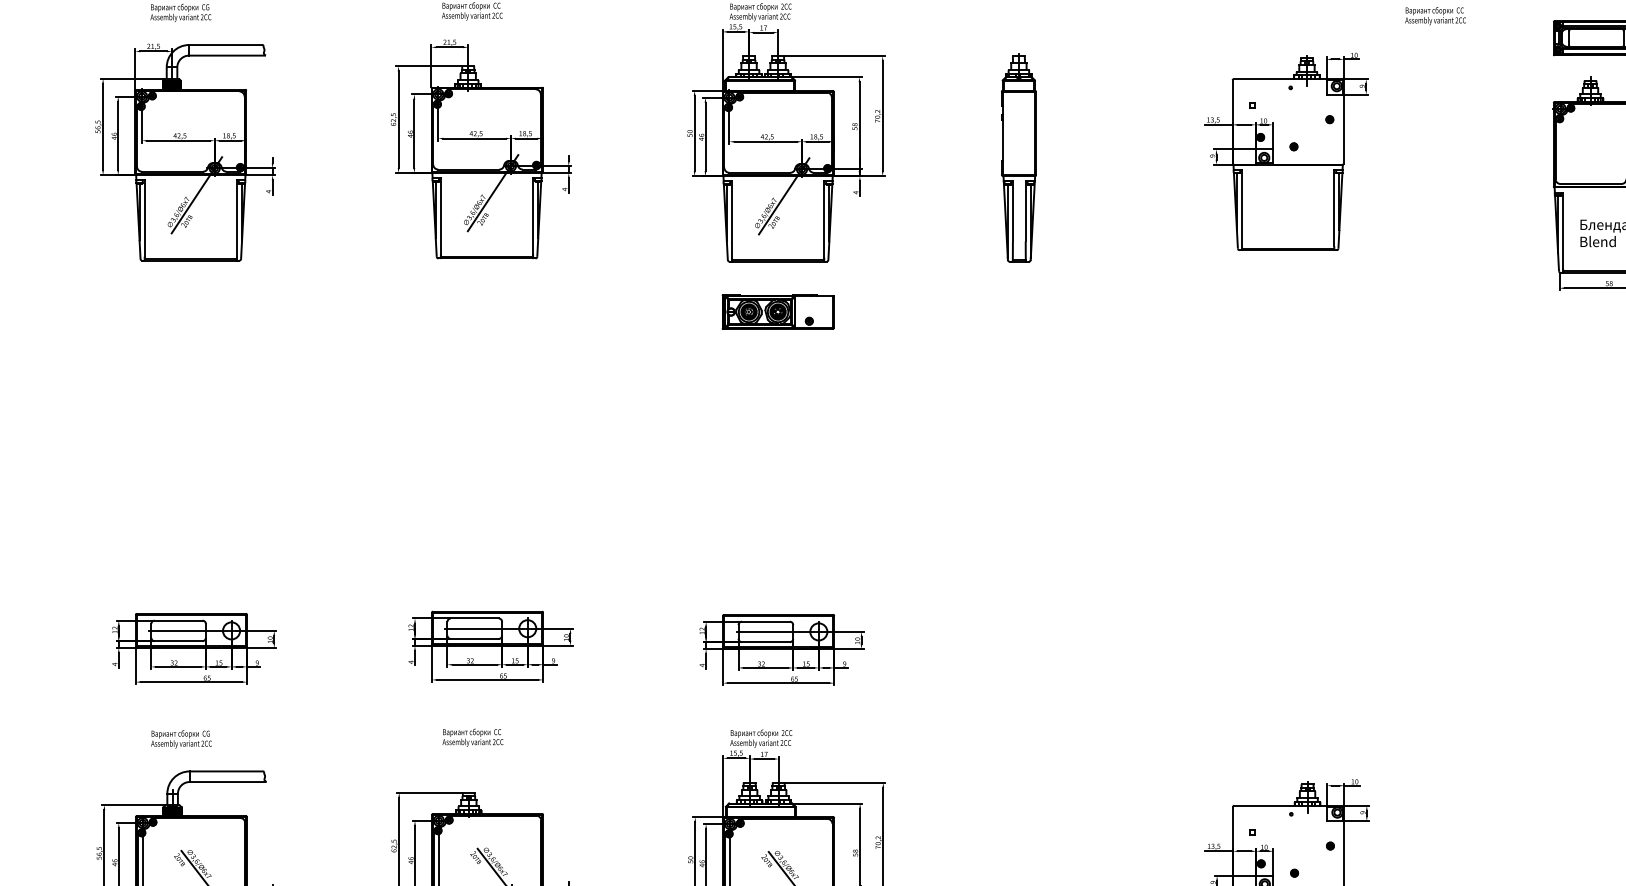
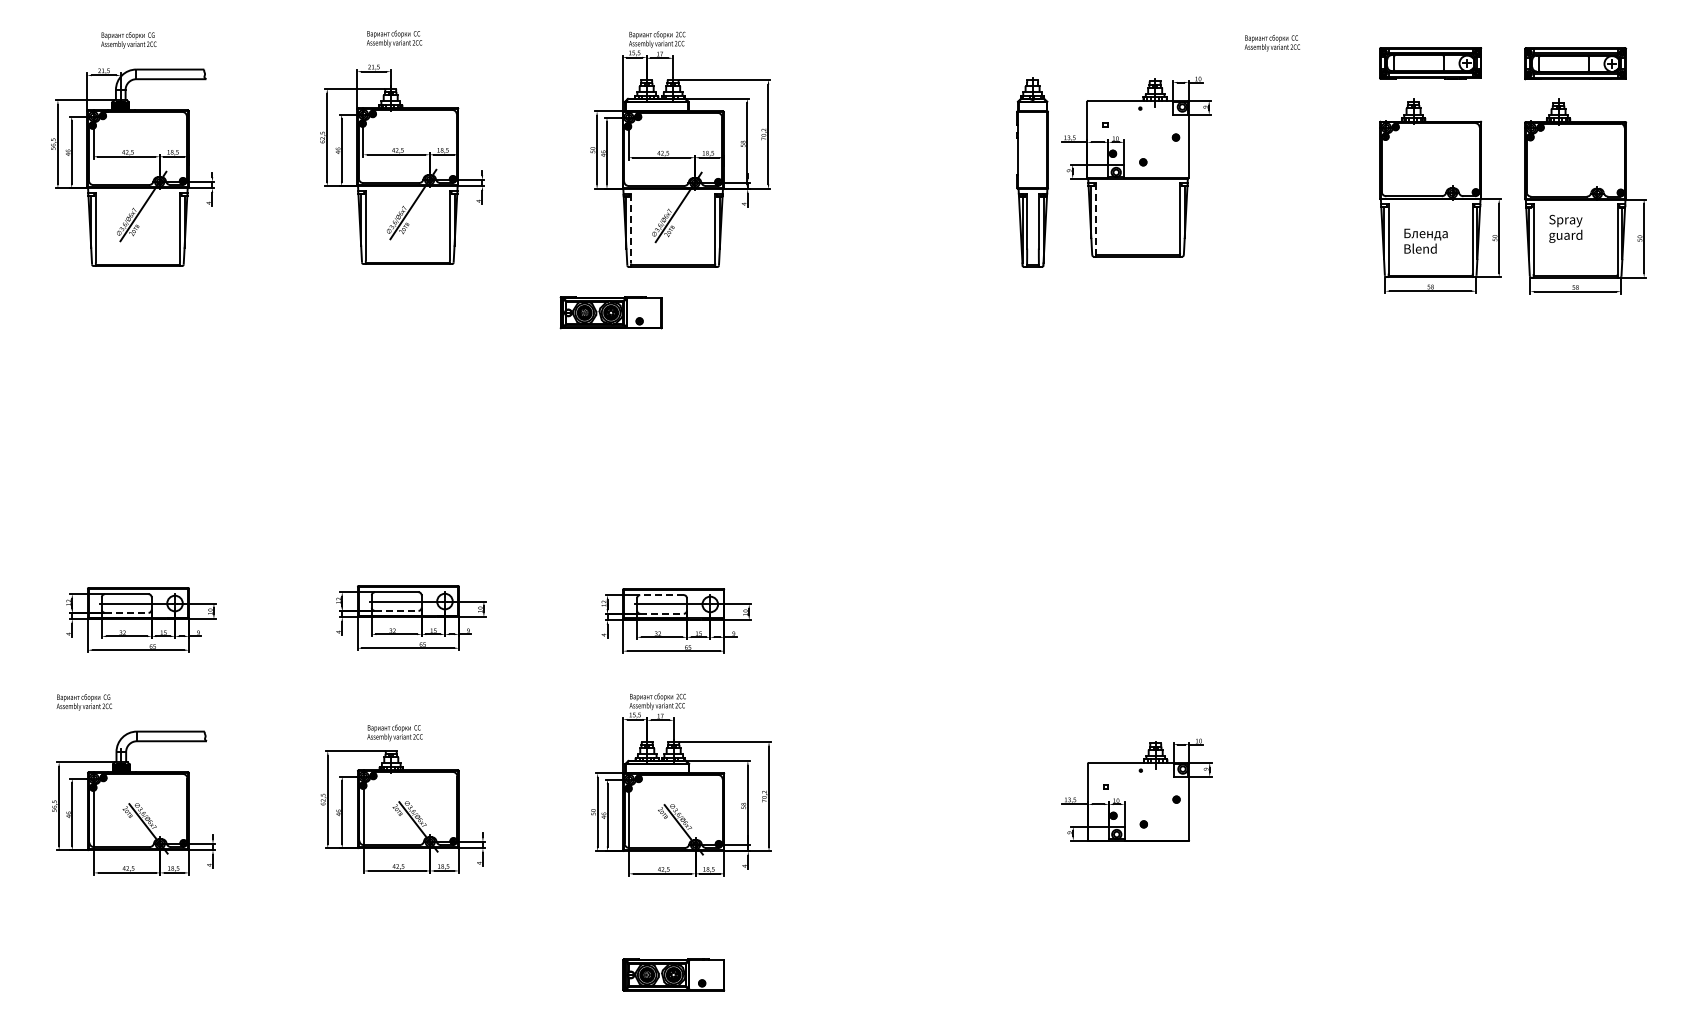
part: (1018, 157) -> (1032, 172), moved
line: (1242, 208) -> (1096, 218), solid -> dashed
line: (732, 219) -> (631, 228), solid -> dashed
part: (777, 311) -> (610, 312), moved
line: (766, 622) -> (662, 595), solid -> dashed
line: (474, 638) -> (396, 610), solid -> dashed
line: (178, 640) -> (126, 612), solid -> dashed
line: (766, 641) -> (662, 613), solid -> dashed
text: (472, 737) -> (394, 732), moved
text: (180, 739) -> (83, 702), moved

